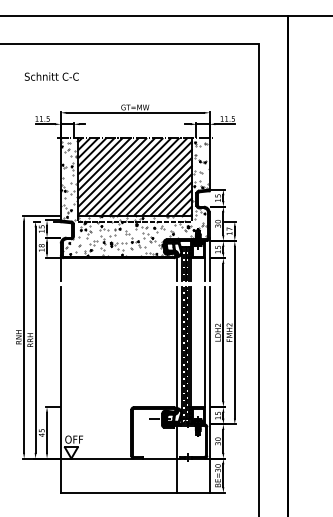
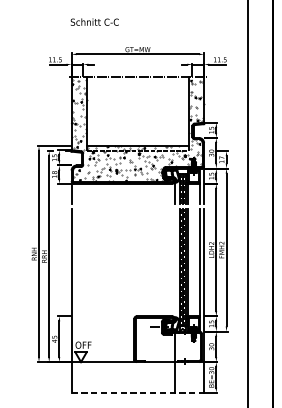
text: (51, 76) -> (94, 22), moved
hatch: (134, 176) -> (137, 111), removed
line: (177, 347) -> (175, 263), removed
line: (135, 492) -> (138, 392), solid -> dashed

